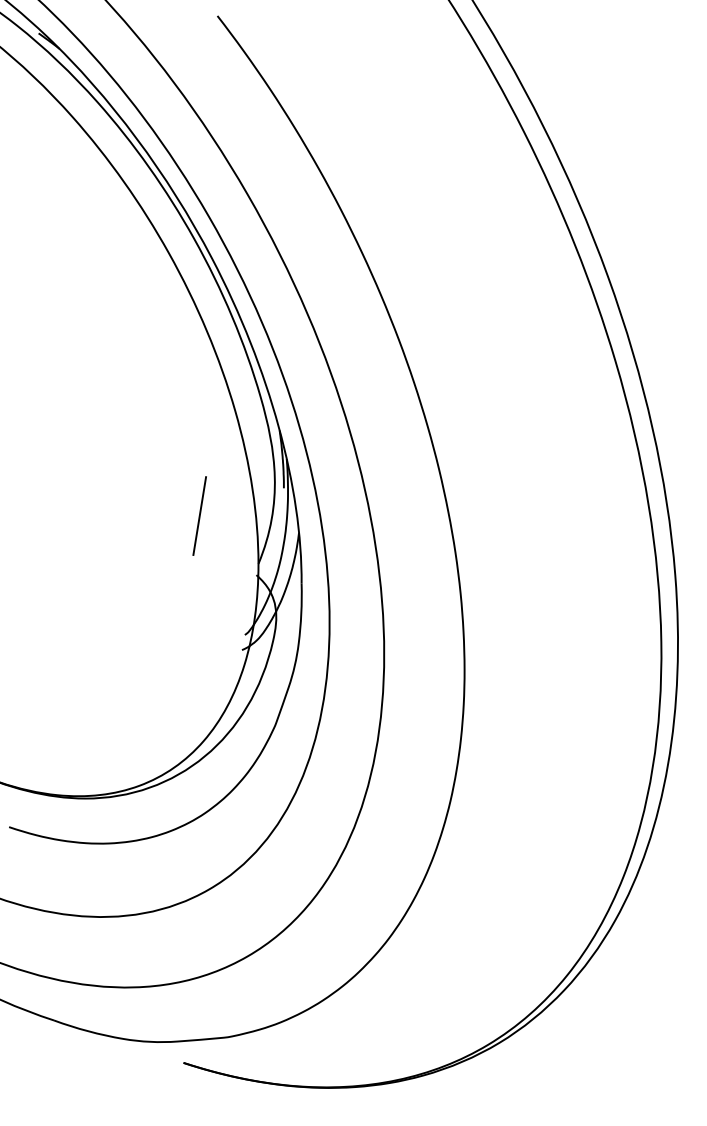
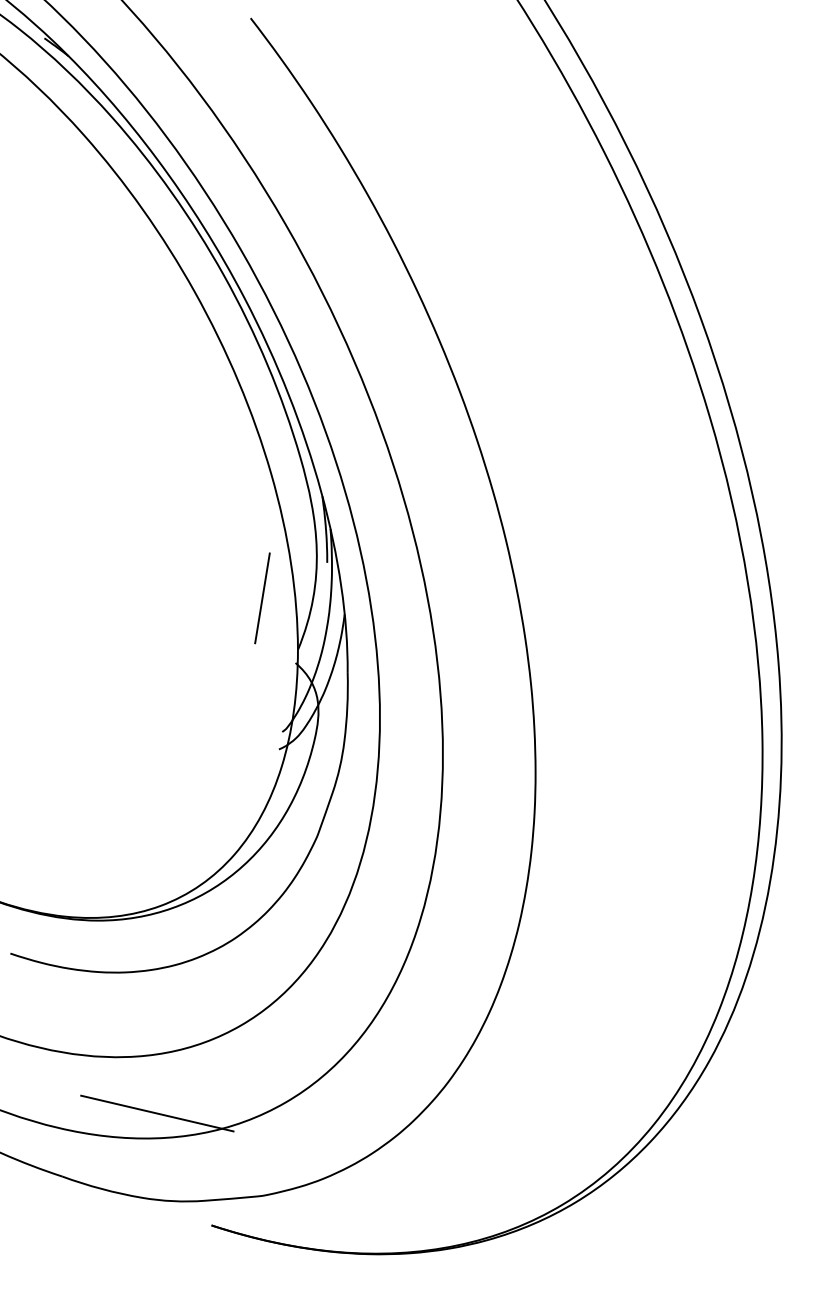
line: (199, 515) -> (262, 597), moved
line: (136, 965) -> (157, 1113), added

